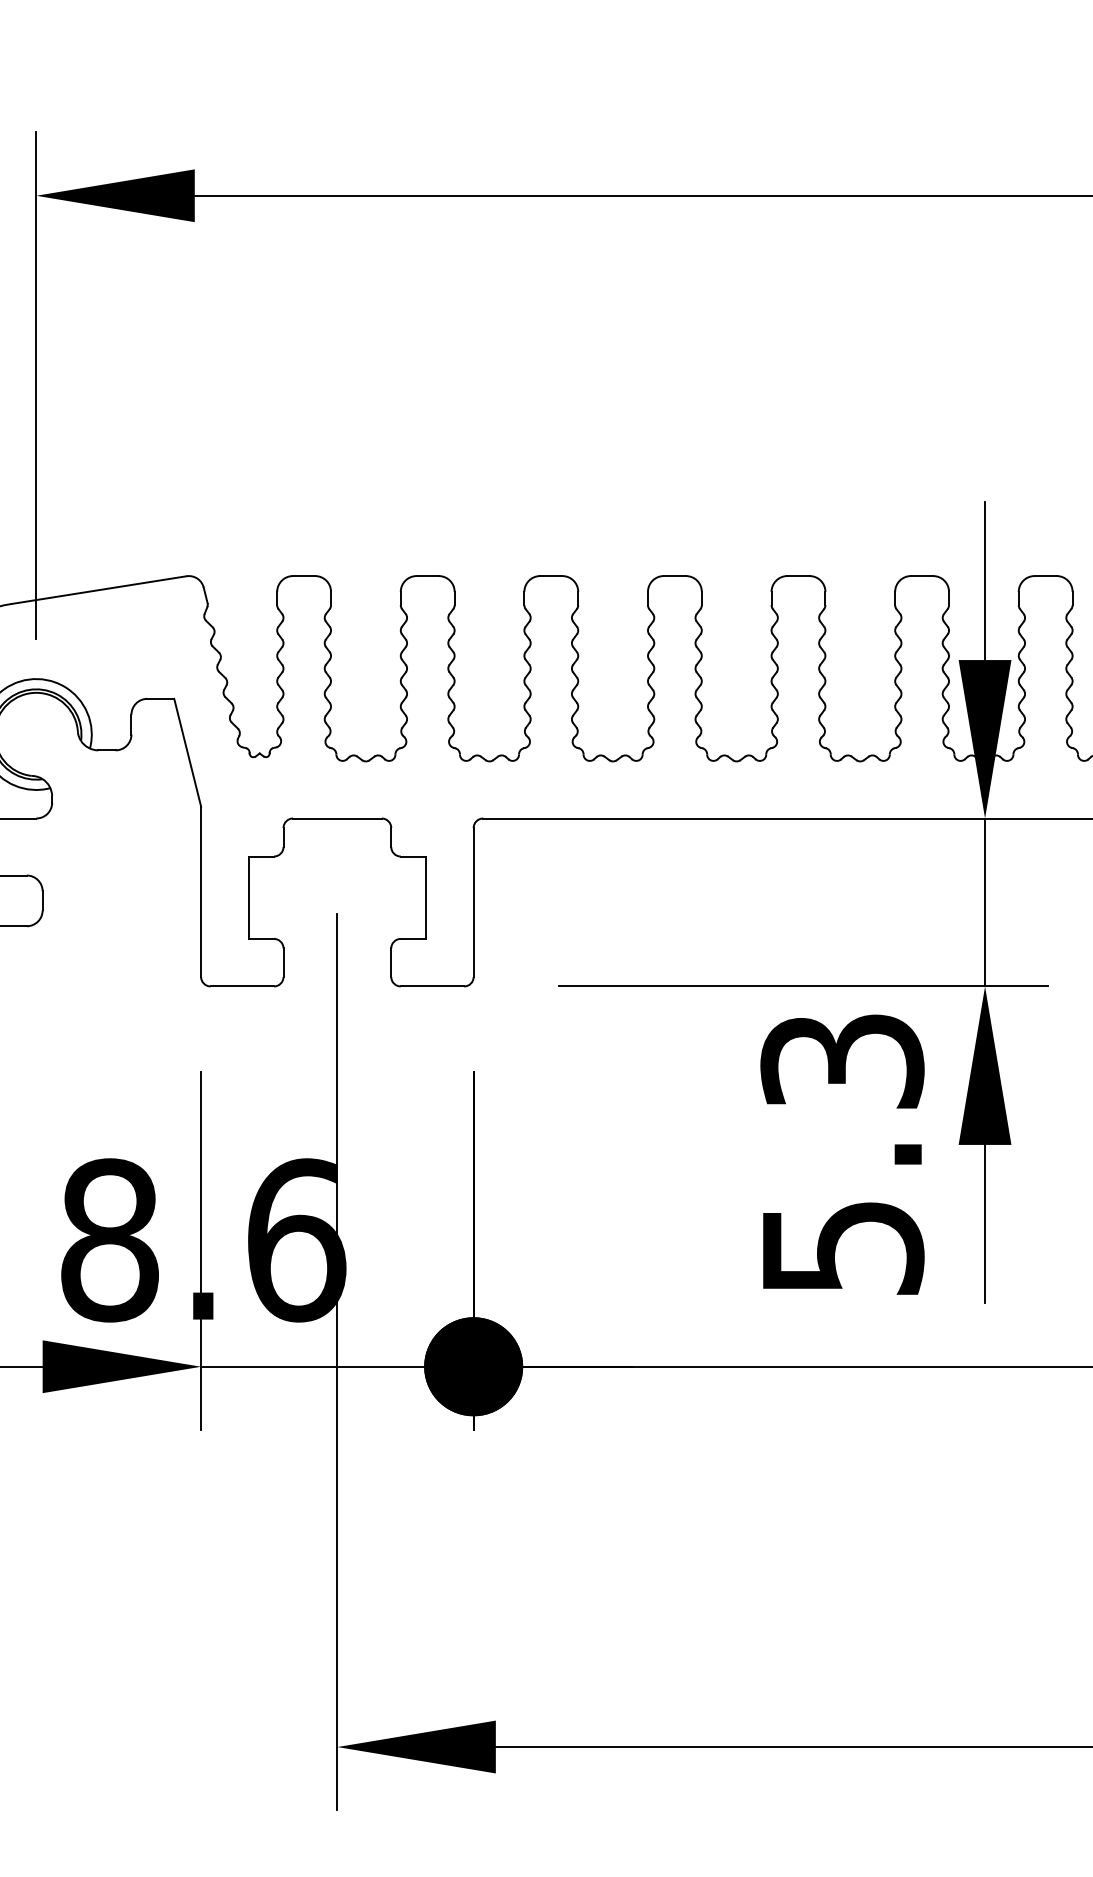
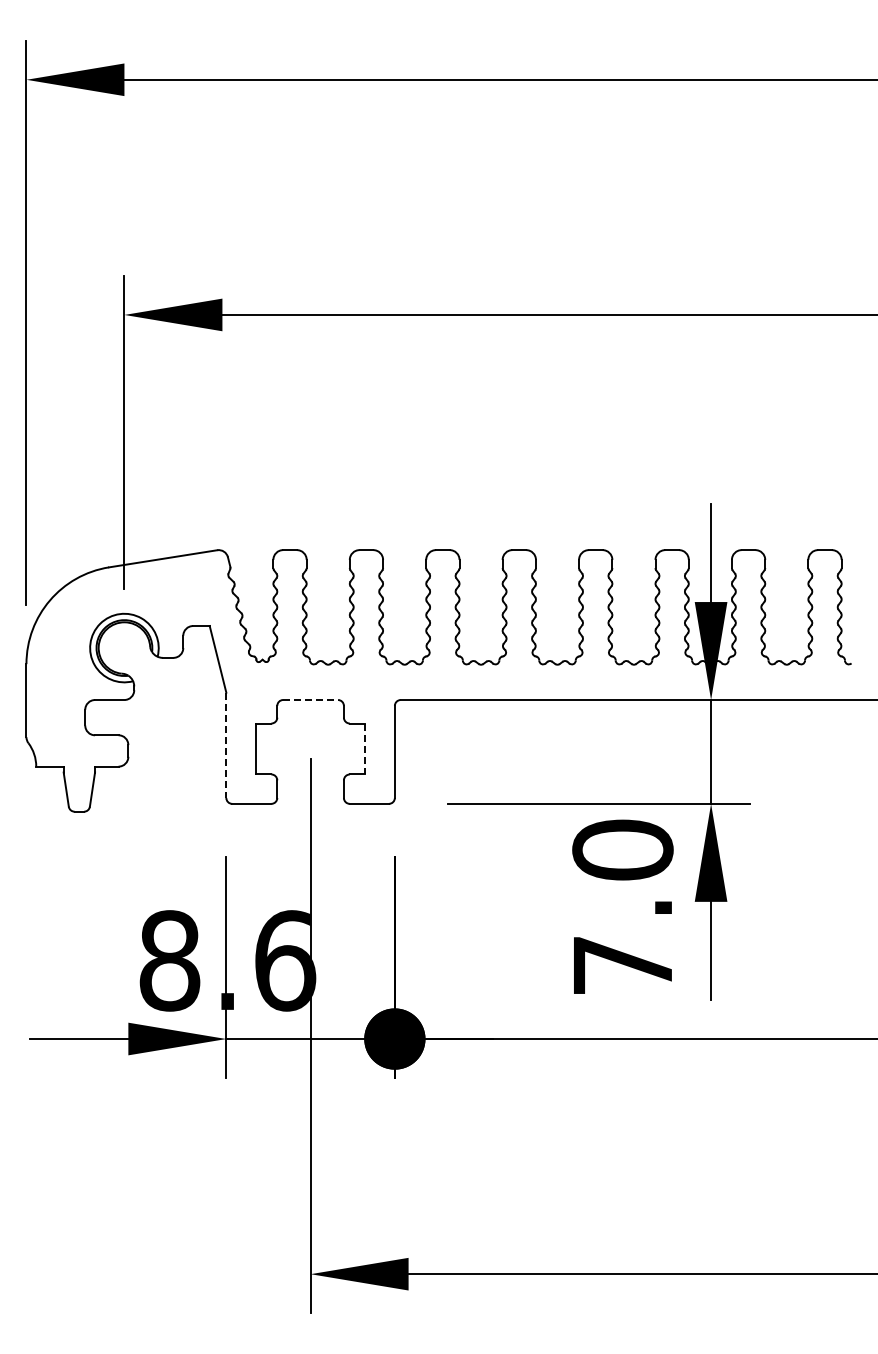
line: (338, 819) -> (311, 700), solid -> dashed
line: (201, 892) -> (226, 745), solid -> dashed
line: (426, 898) -> (365, 749), solid -> dashed
text: (841, 1152) -> (622, 906), 5.3 -> 7.0

